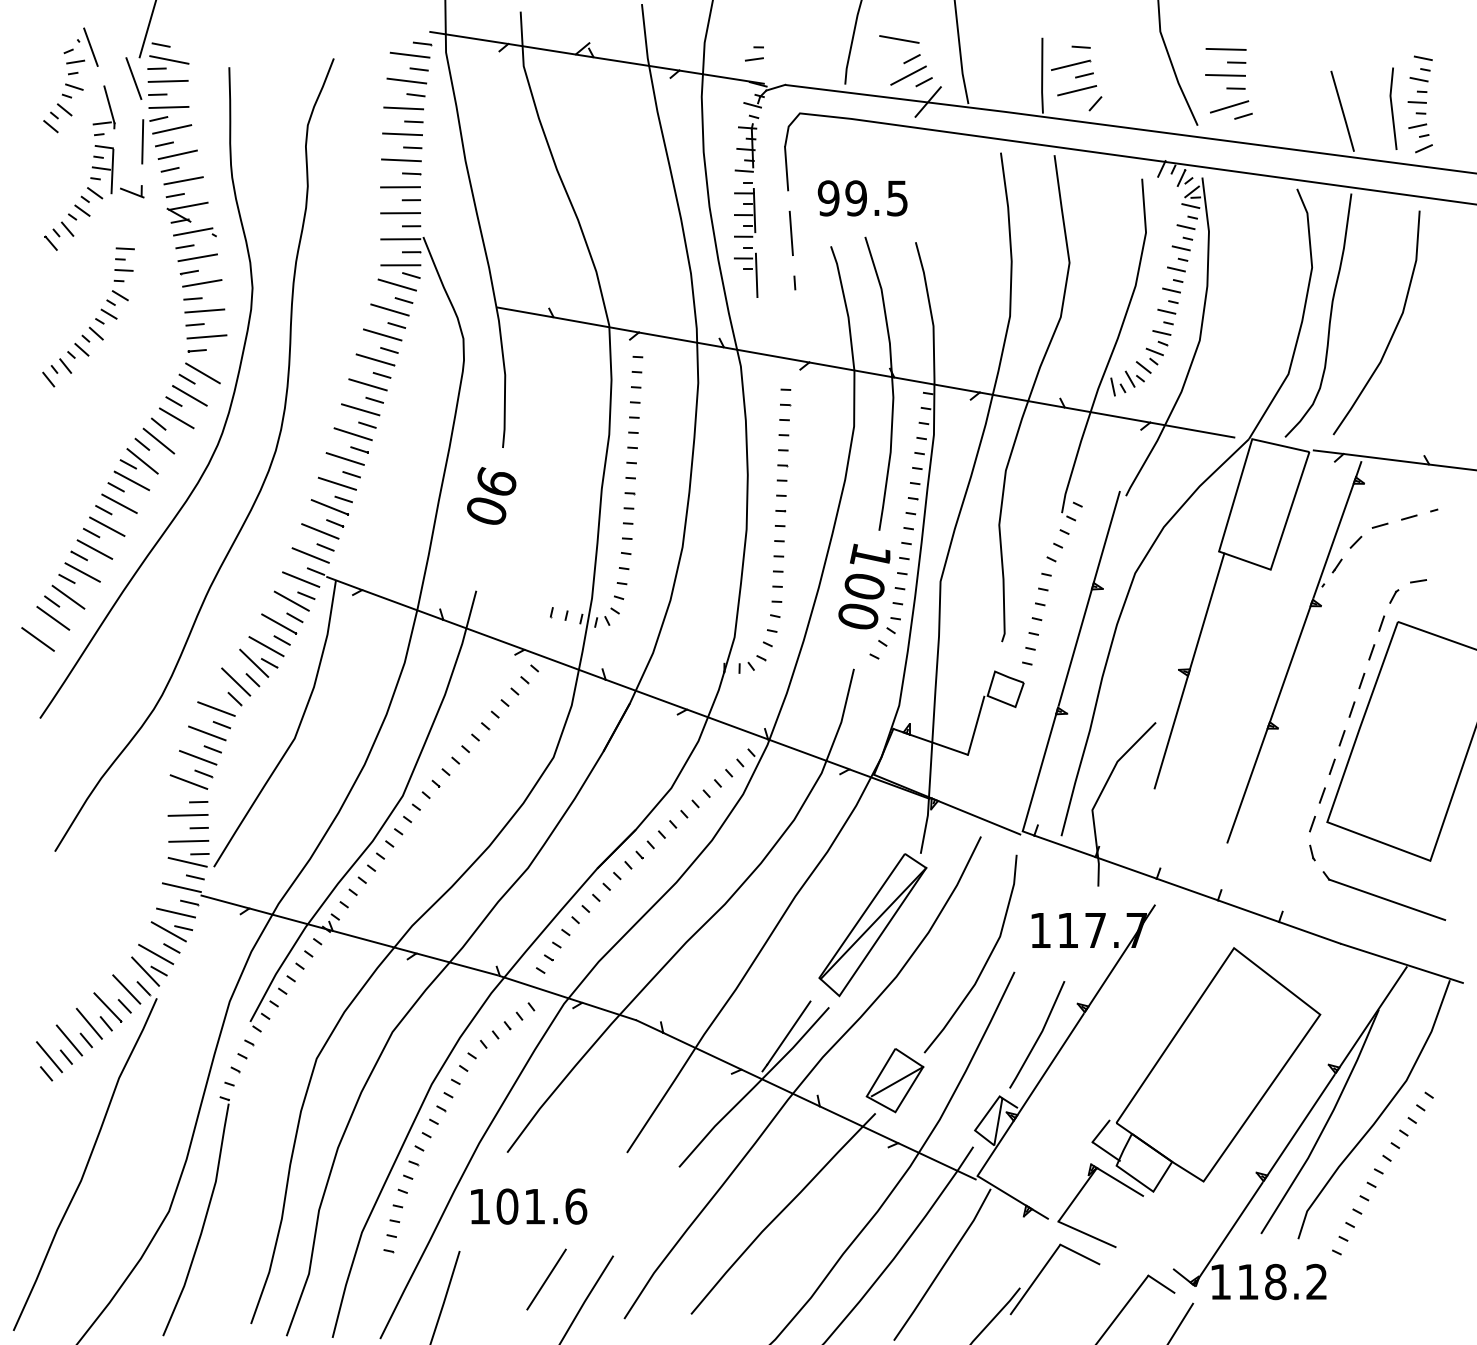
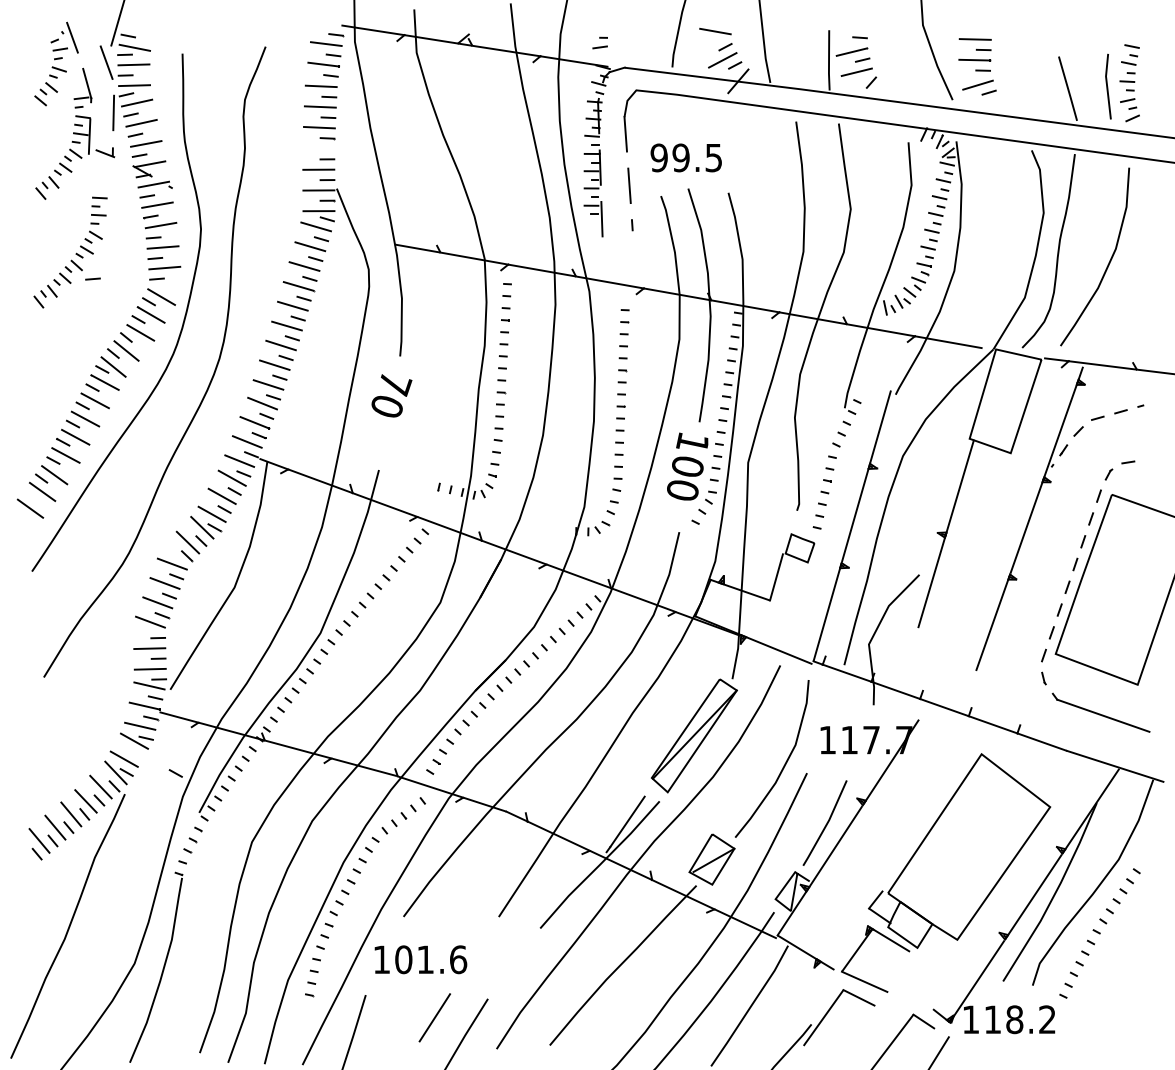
line: (400, 187) -> (318, 149), removed
line: (116, 349) -> (92, 278), added
text: (498, 482) -> (396, 383), 90 -> 70
line: (171, 948) -> (175, 773), moved

